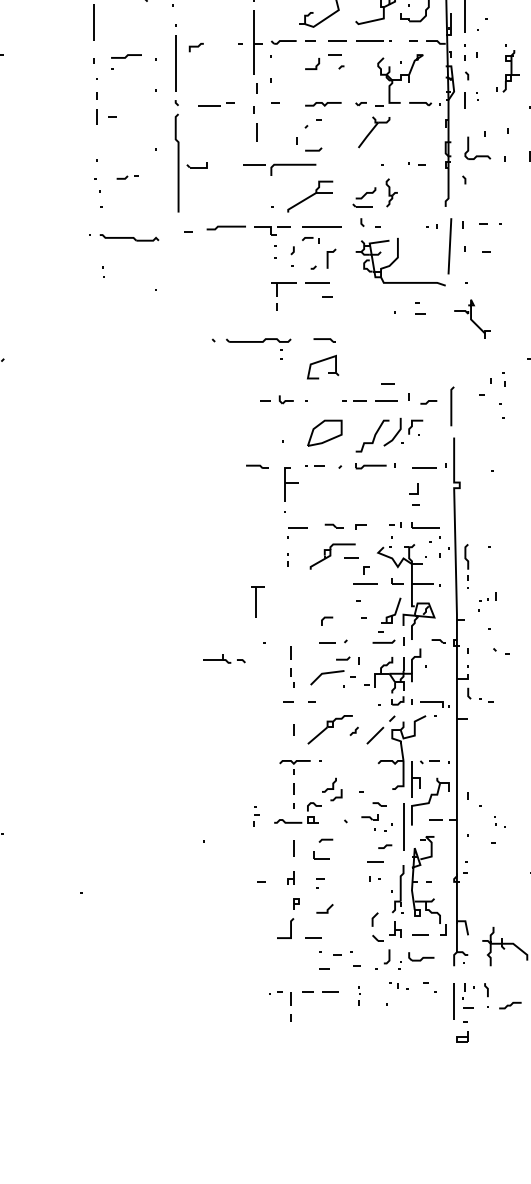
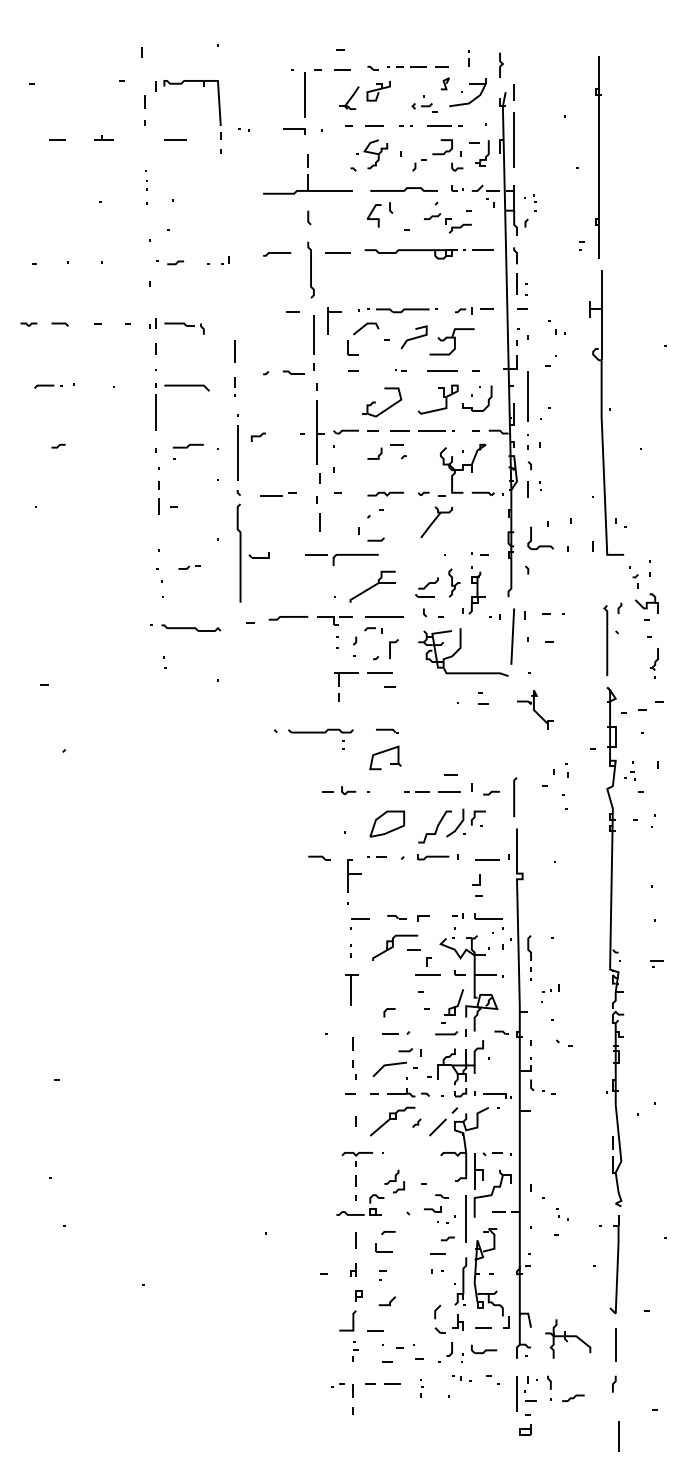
part: (507, 68) -> (473, 590), moved
part: (257, 601) -> (351, 989), moved
part: (224, 658) -> (408, 1092), moved
part: (256, 816) -> (355, 1351), moved

